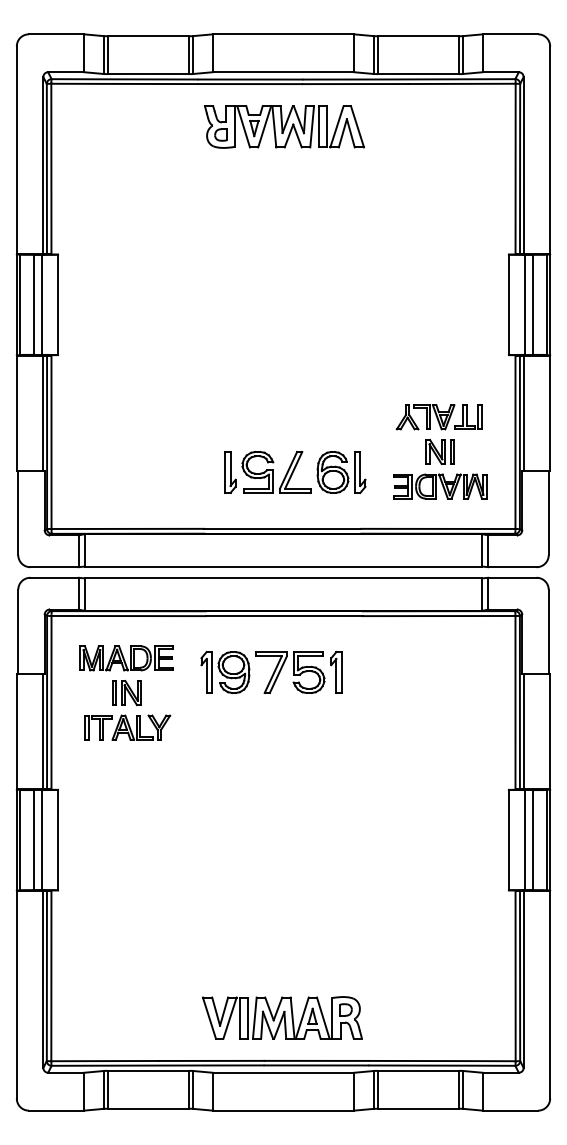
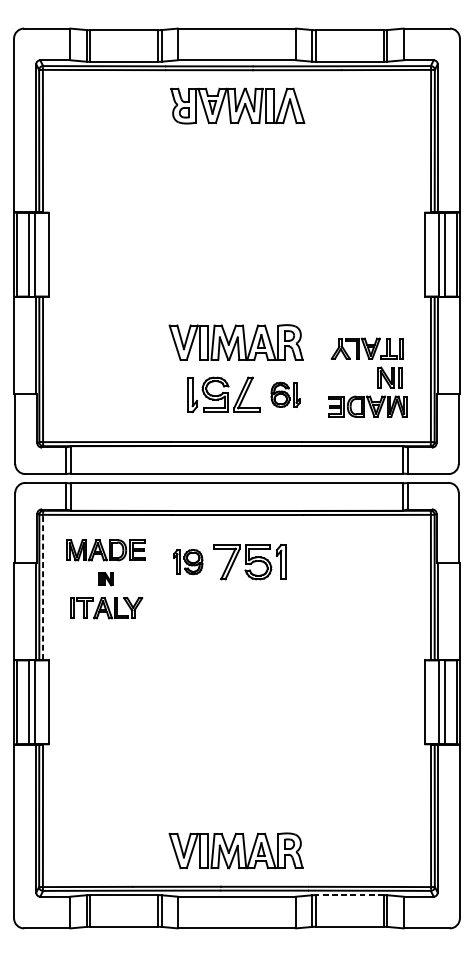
part: (282, 409) -> (236, 342), added
part: (439, 451) -> (389, 377), moved
part: (341, 472) -> (285, 394), size x0.7
part: (225, 672) -> (188, 562), size x0.7
part: (126, 692) -> (105, 578), size x0.6
line: (51, 702) -> (43, 587), solid -> dashed
line: (418, 1070) -> (349, 894), solid -> dashed

